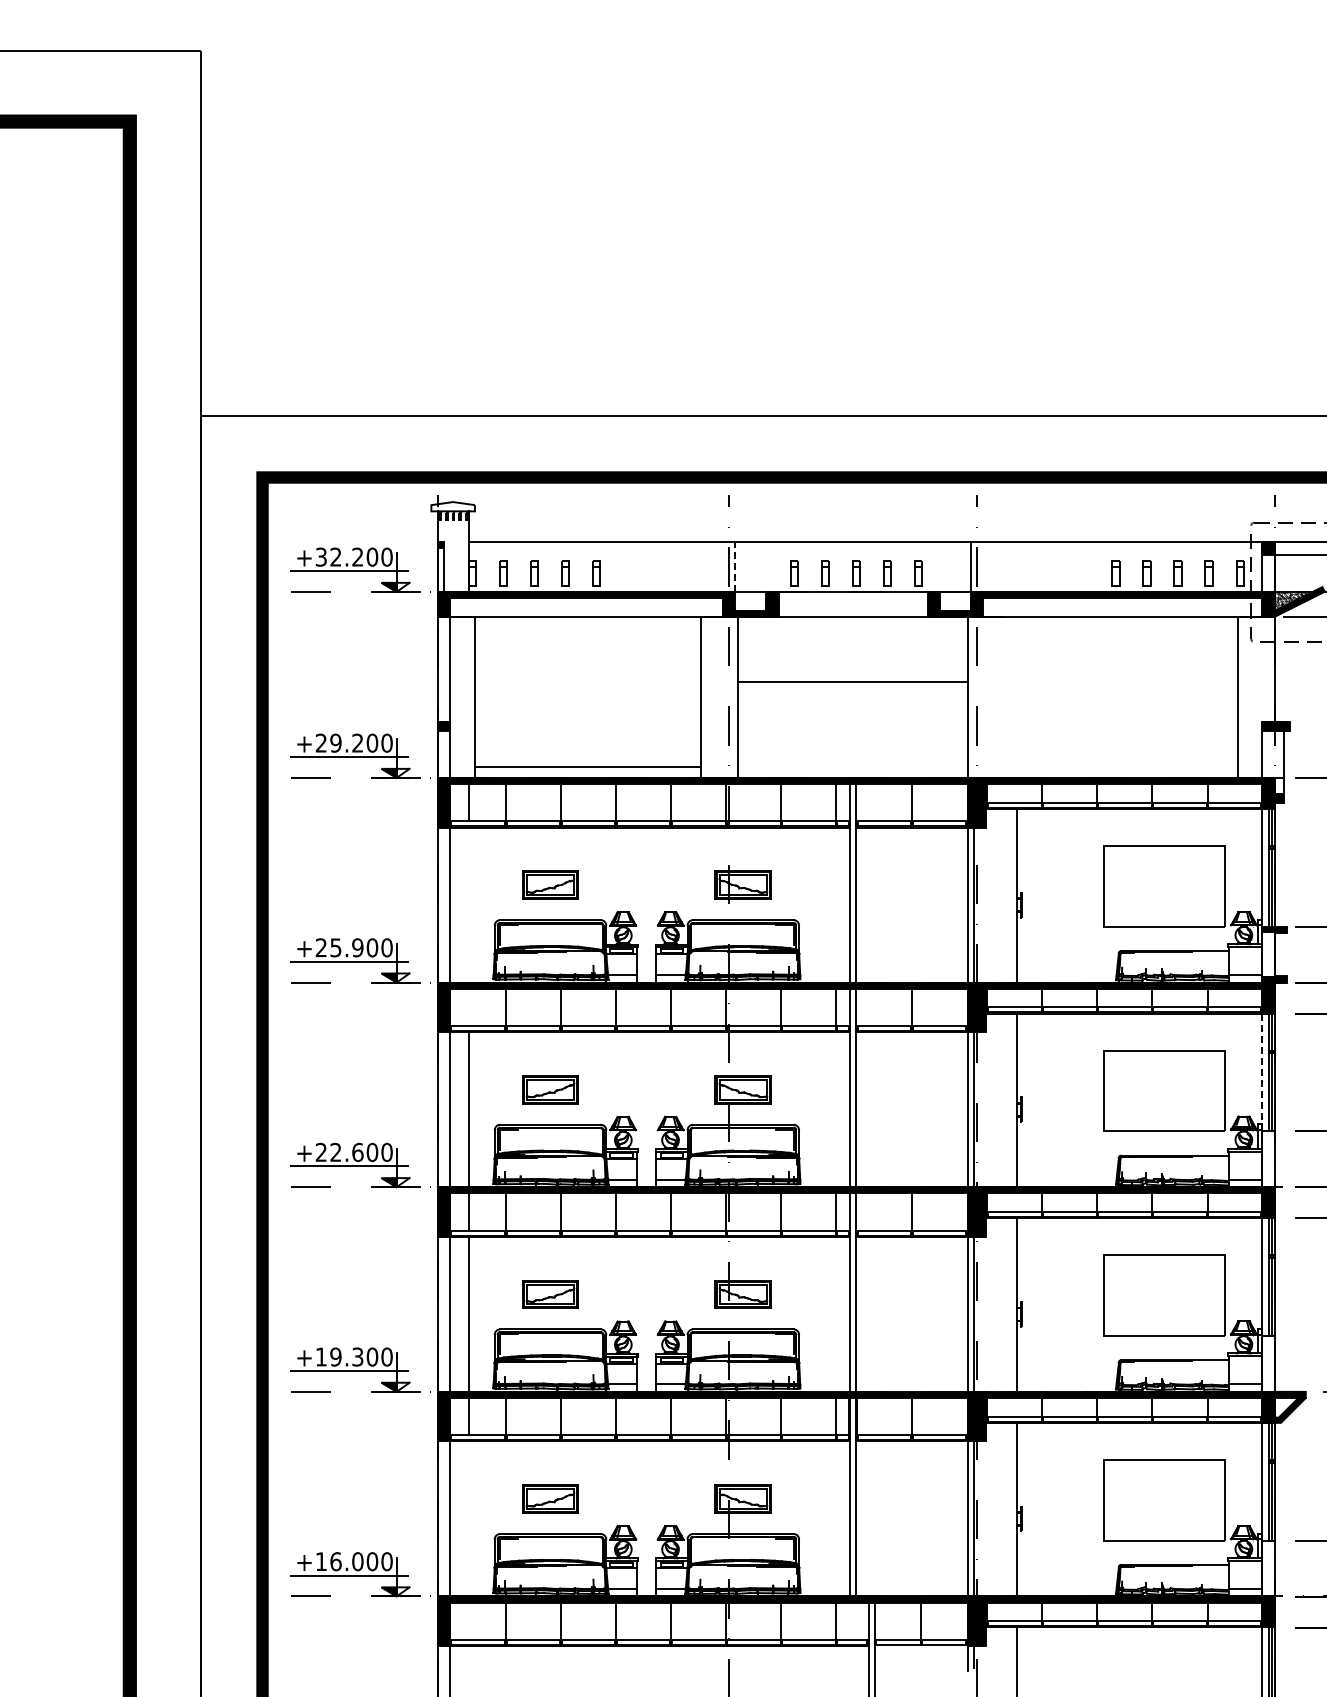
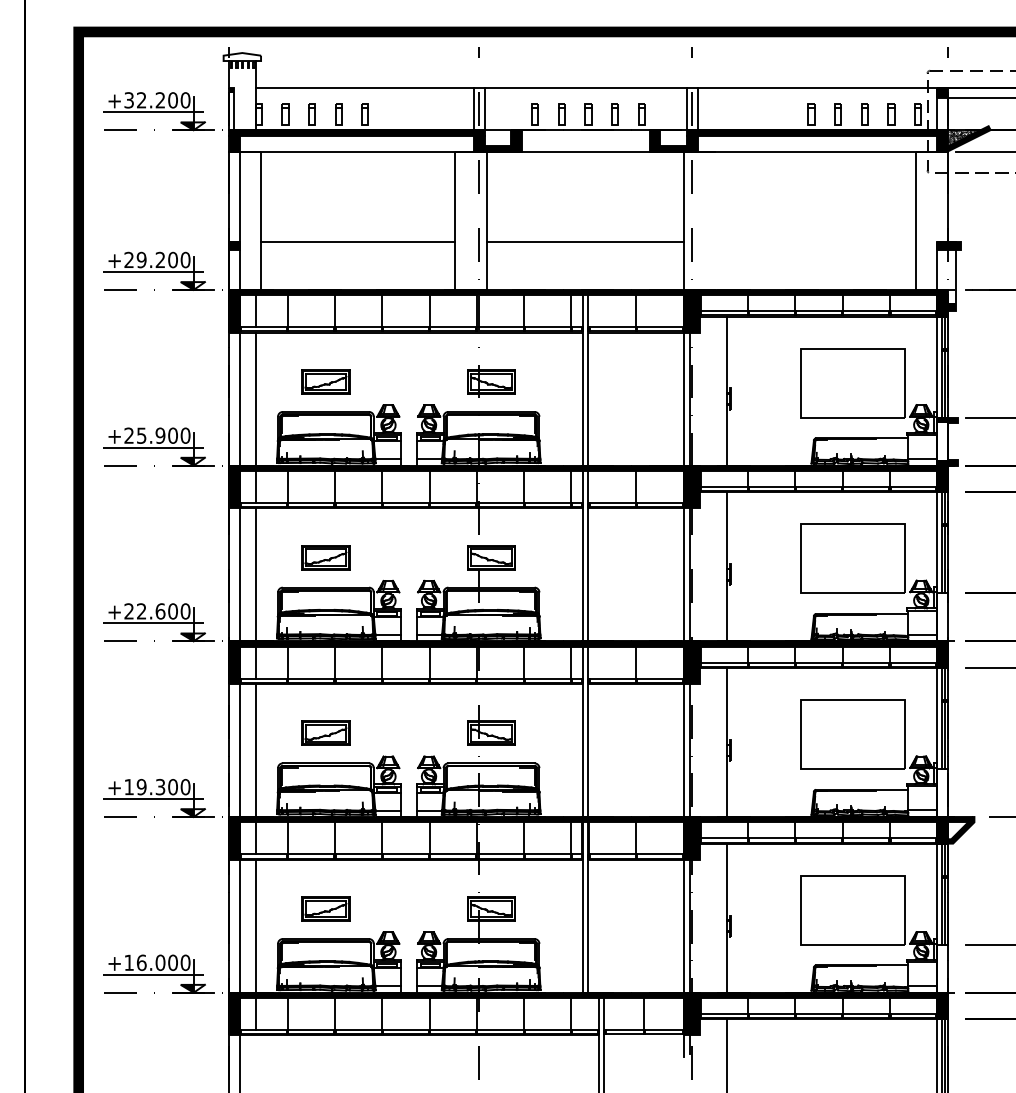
line: (722, 566) -> (473, 108), added
line: (983, 566) -> (697, 108), added
line: (735, 567) -> (484, 109), dashed -> solid
line: (852, 682) -> (585, 242), moved
line: (587, 767) -> (357, 242), moved
line: (468, 926) -> (255, 417), added
line: (1262, 1072) -> (937, 542), dashed -> solid
line: (468, 1540) -> (255, 944), added

